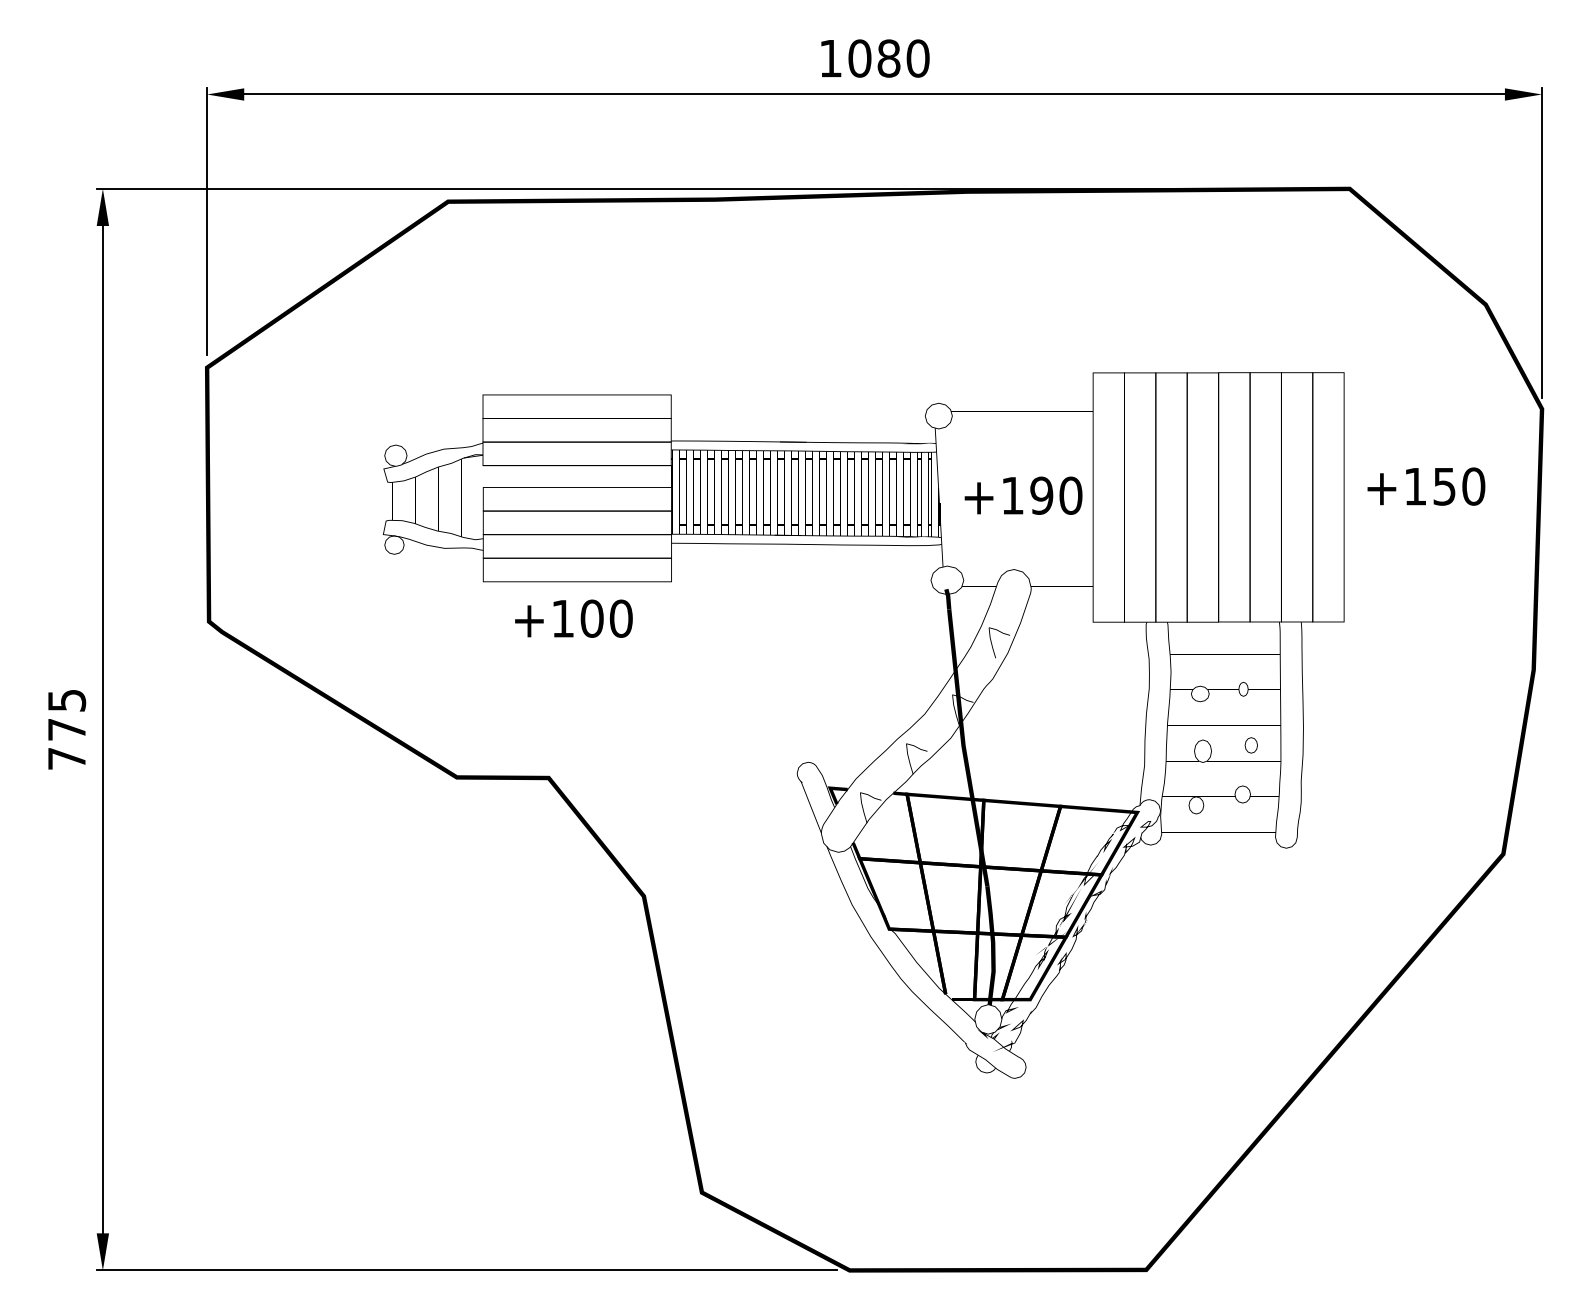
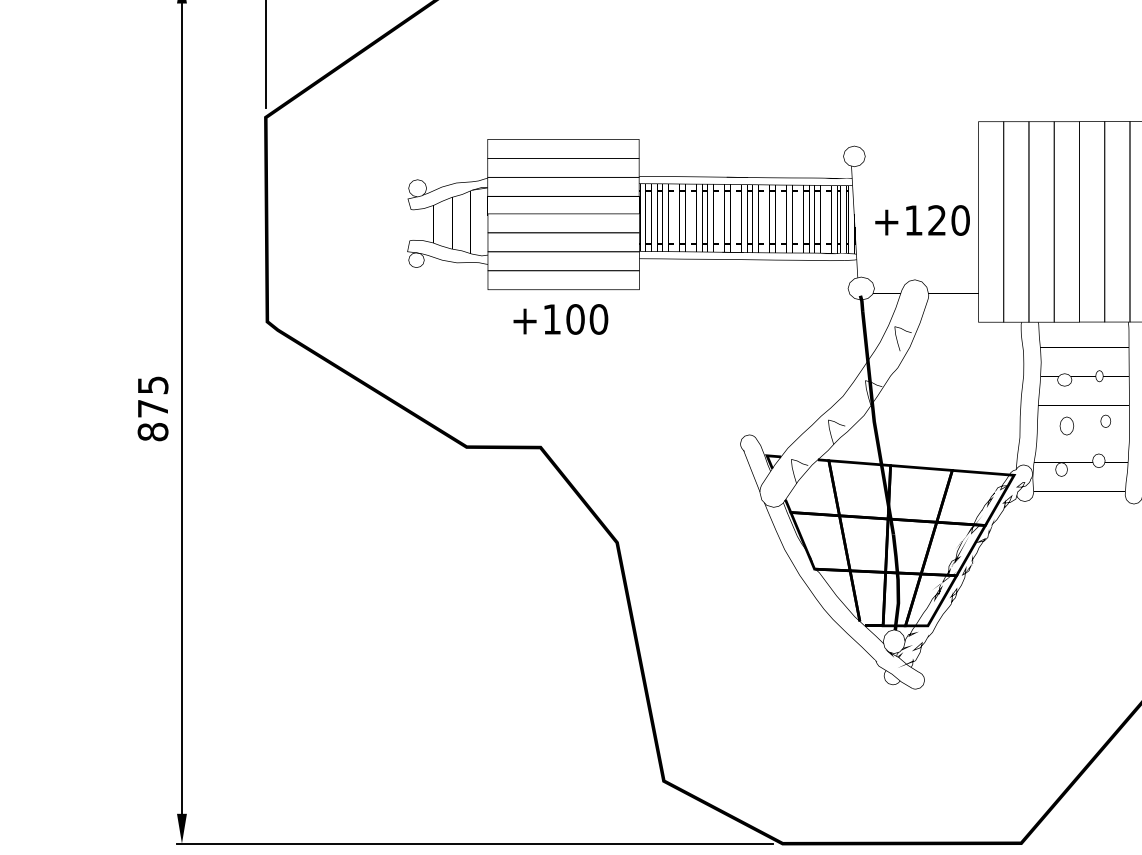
text: (1041, 495) -> (936, 220), +190 -> +120
text: (66, 758) -> (152, 431), 775 -> 875

